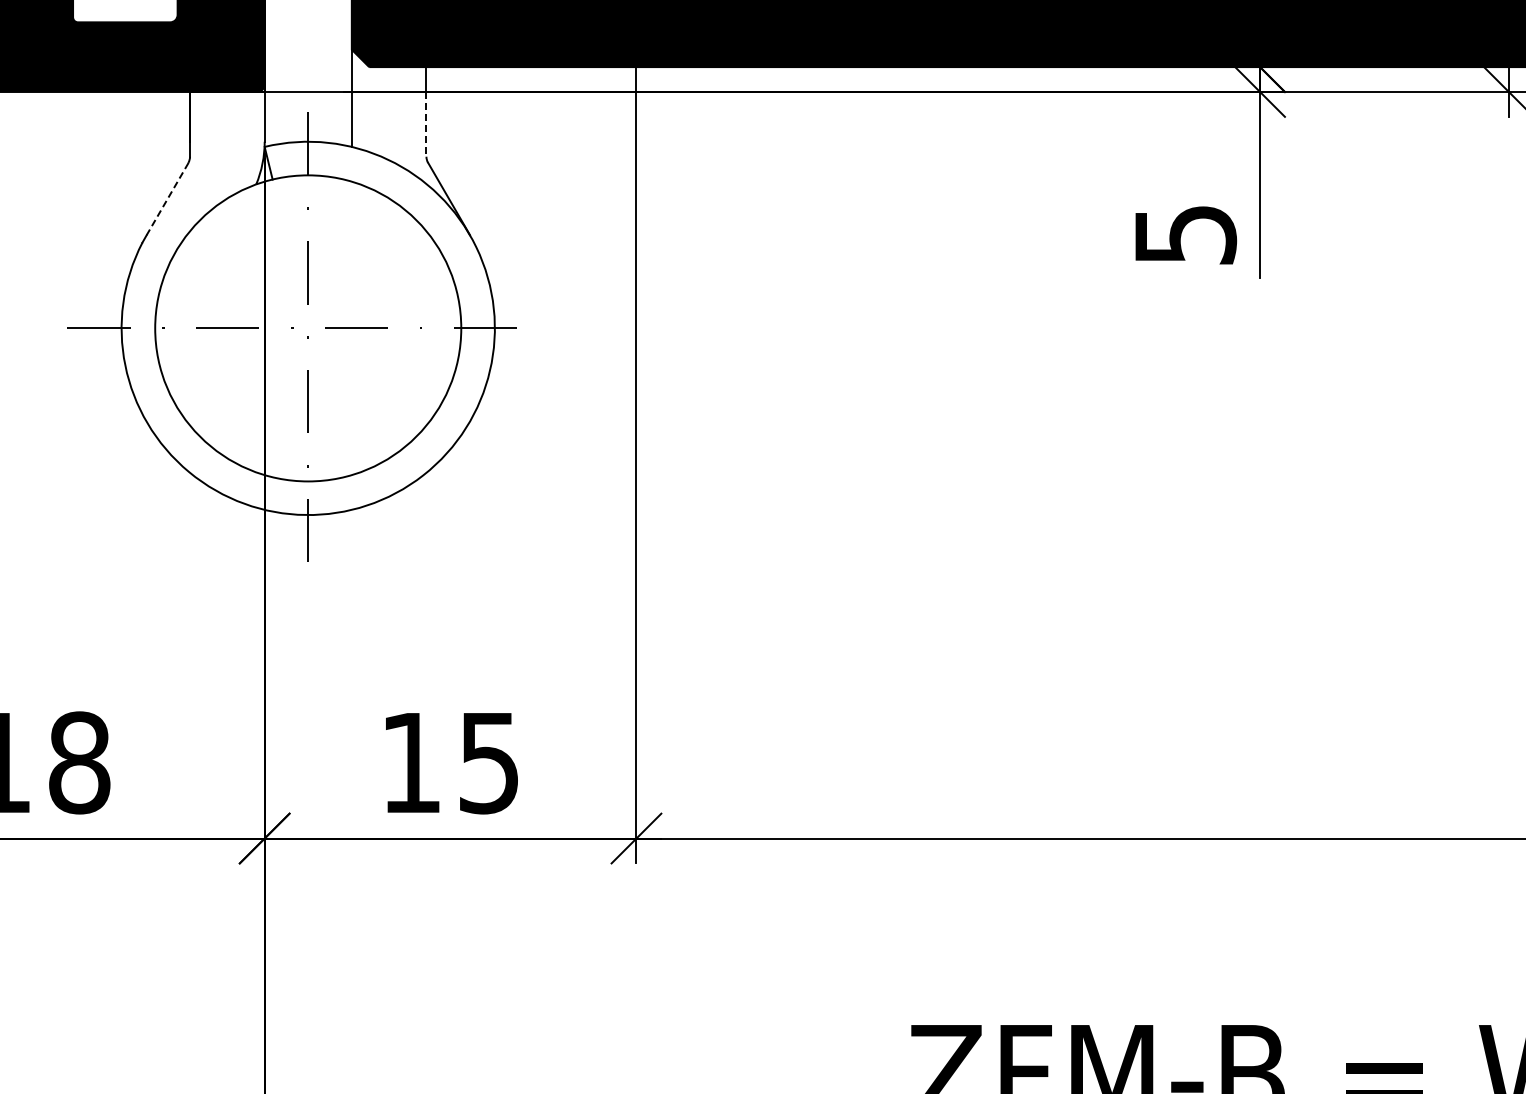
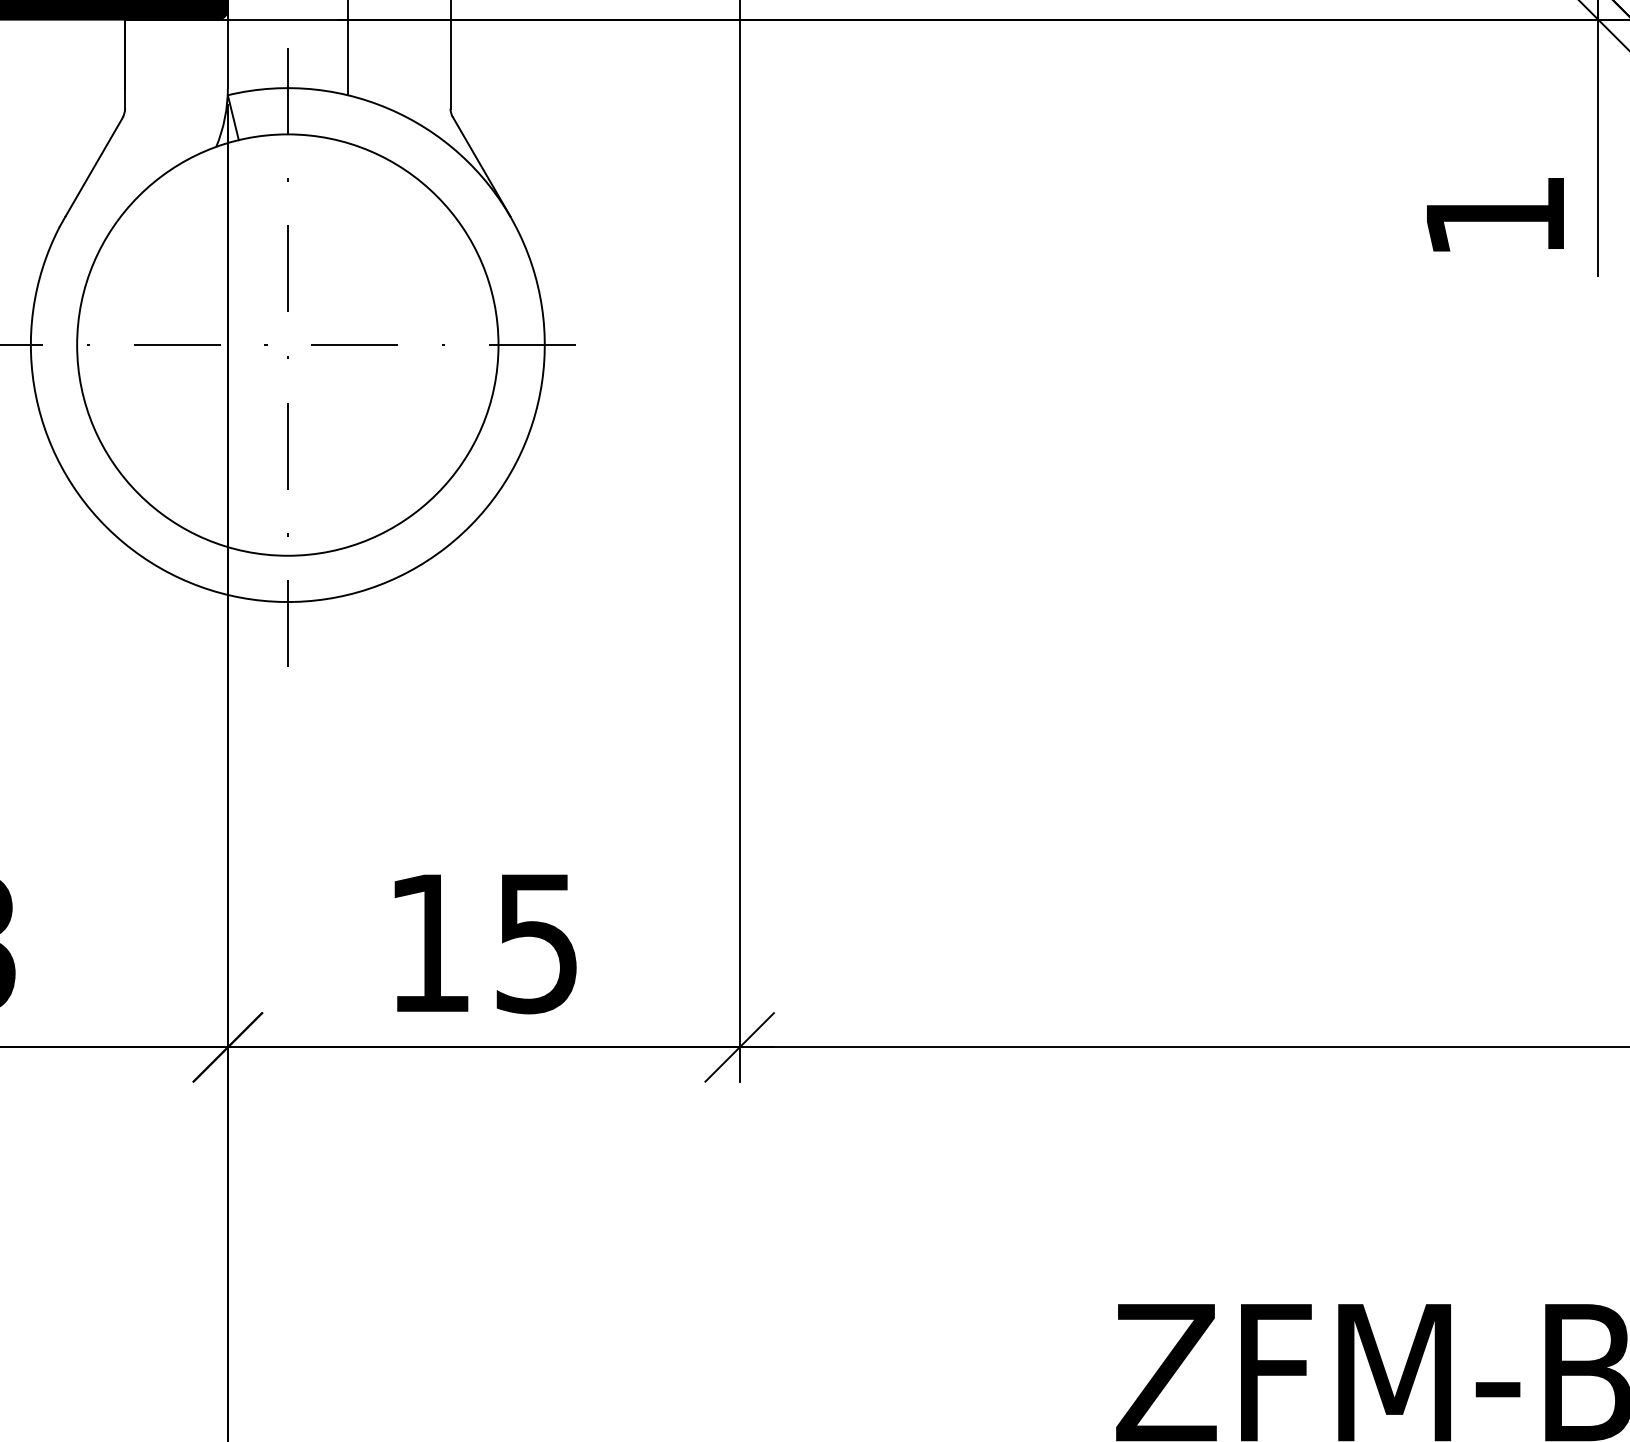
line: (426, 124) -> (450, 64), dashed -> solid
line: (167, 199) -> (94, 167), dashed -> solid
text: (1186, 235) -> (1496, 217), 5 -> 1

